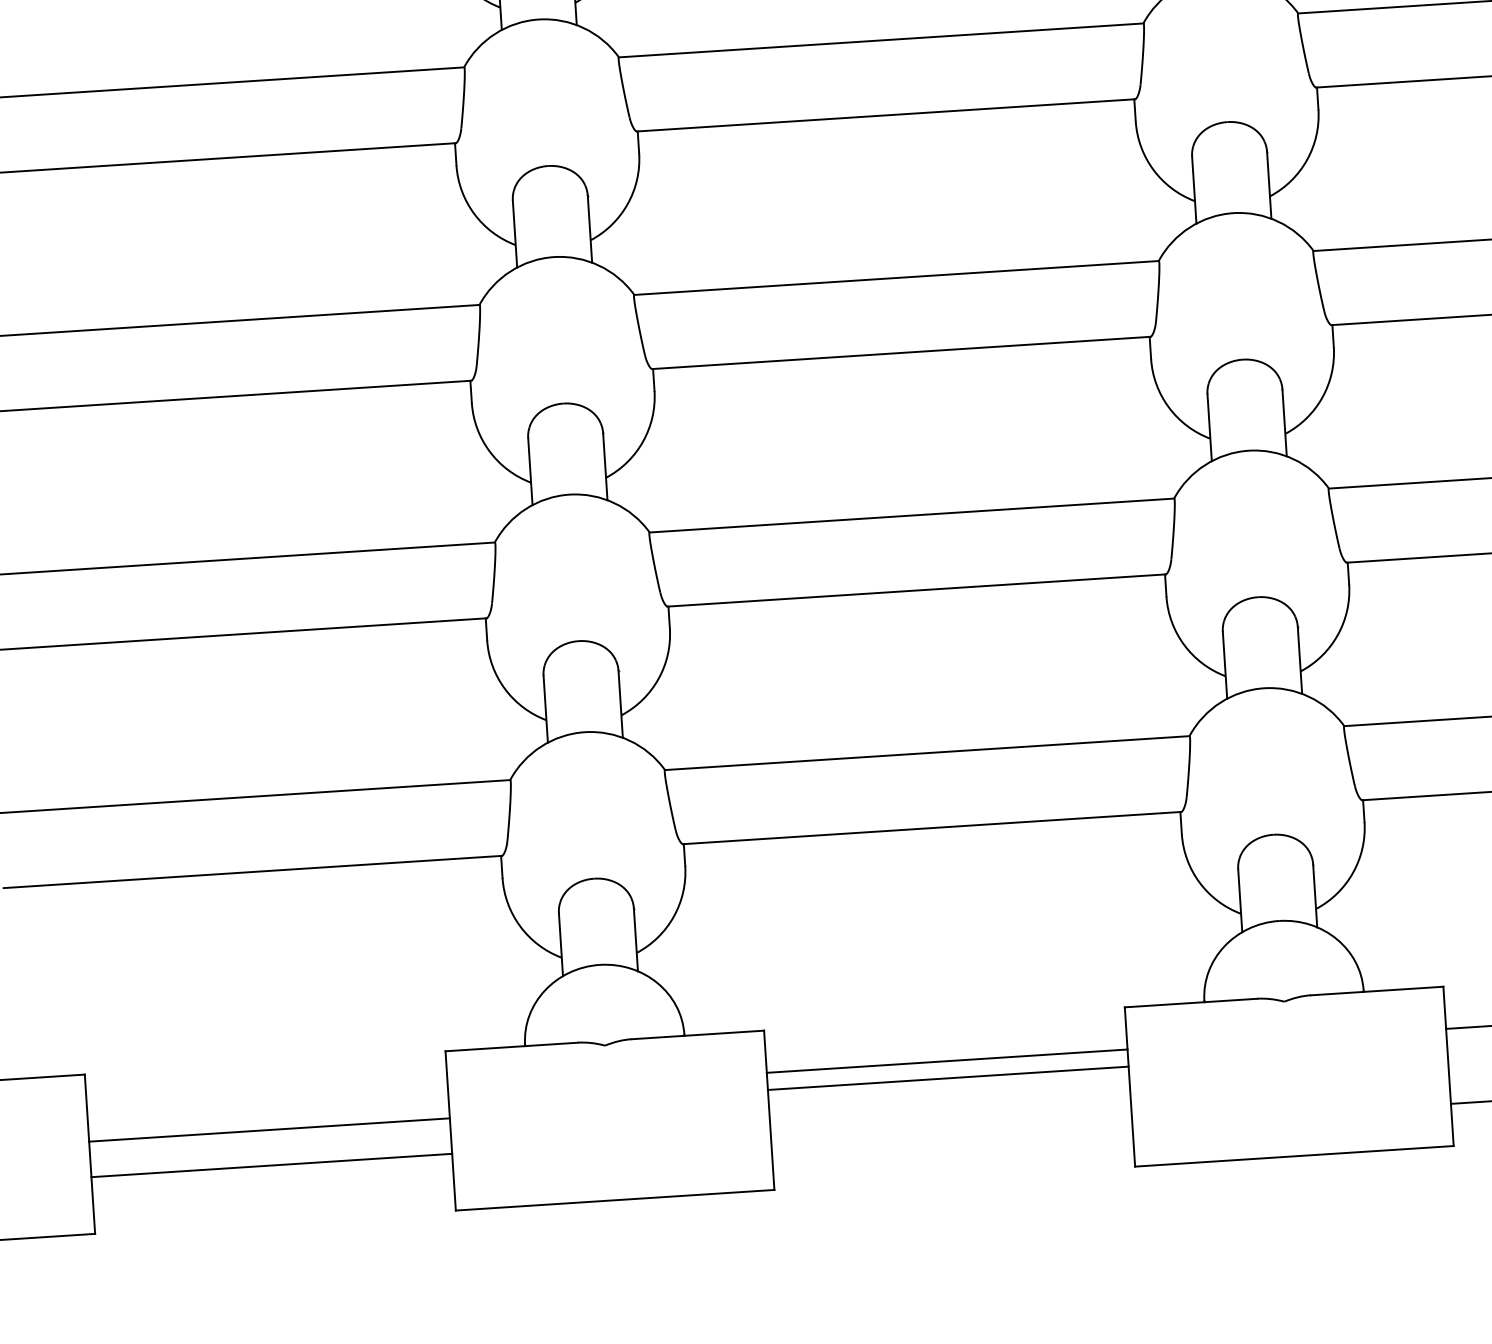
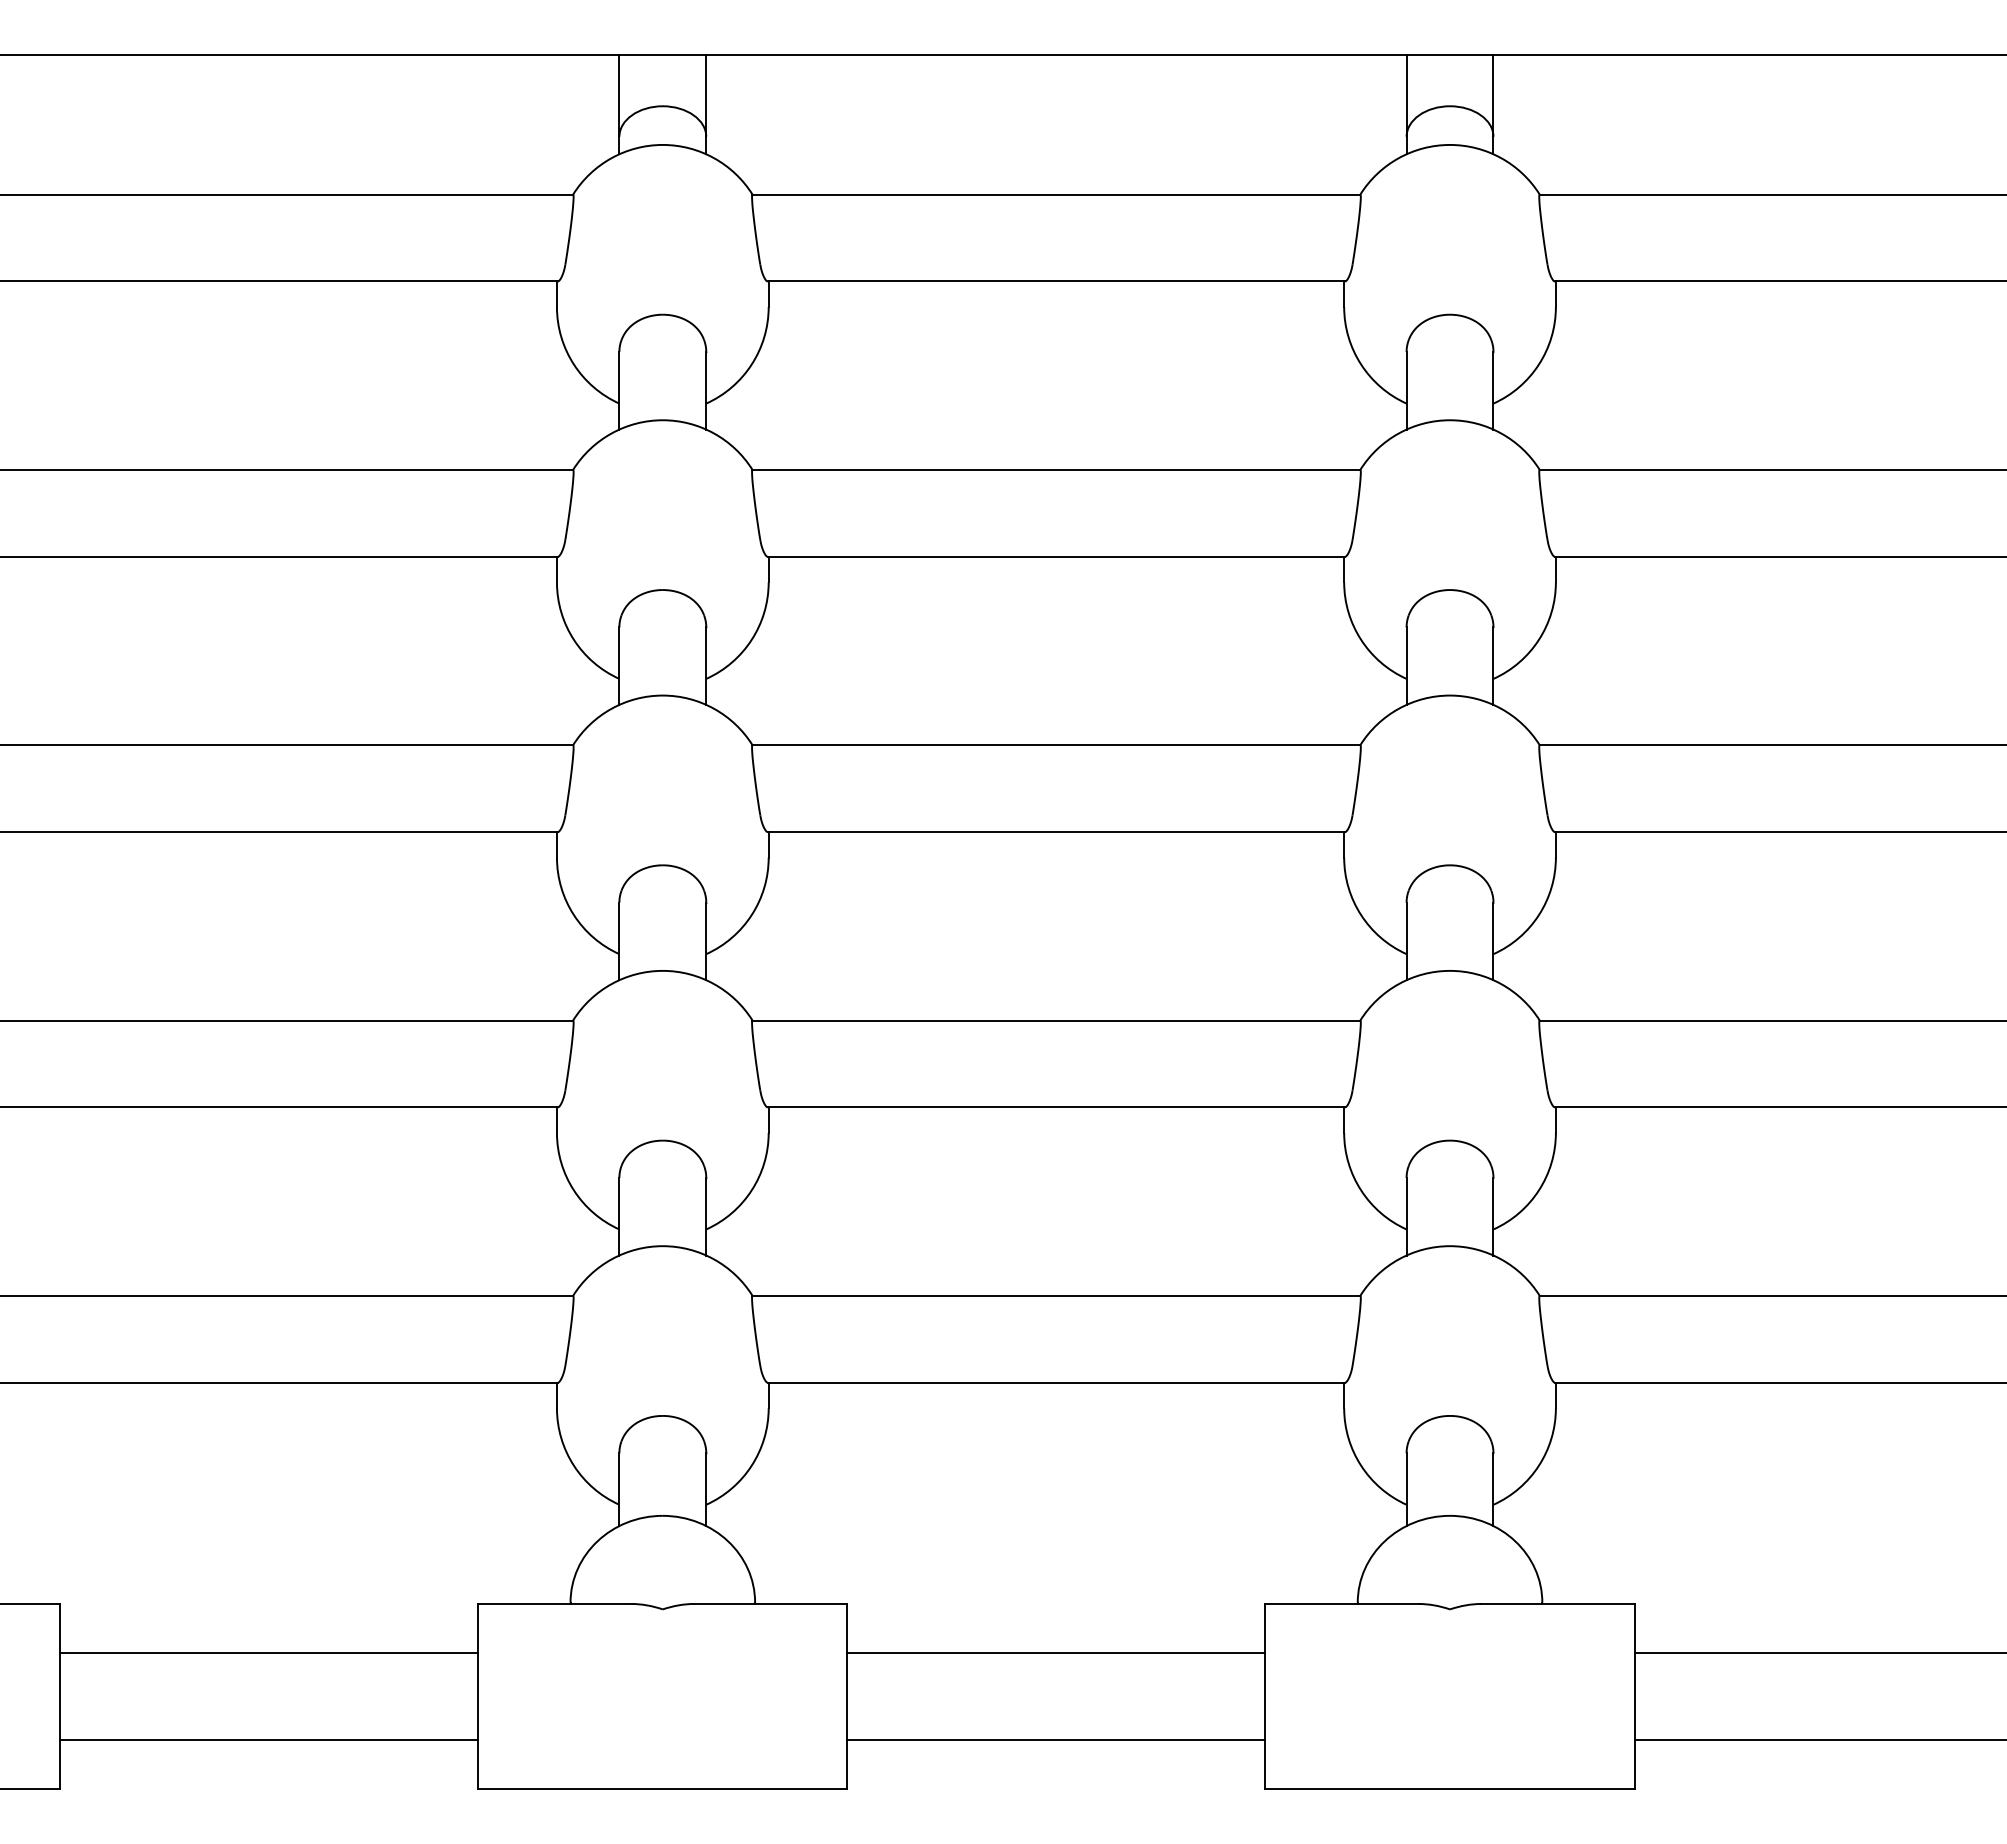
line: (948, 1078) -> (1056, 1739), moved
line: (269, 1129) -> (269, 1739), moved
line: (272, 1165) -> (269, 1652), moved

